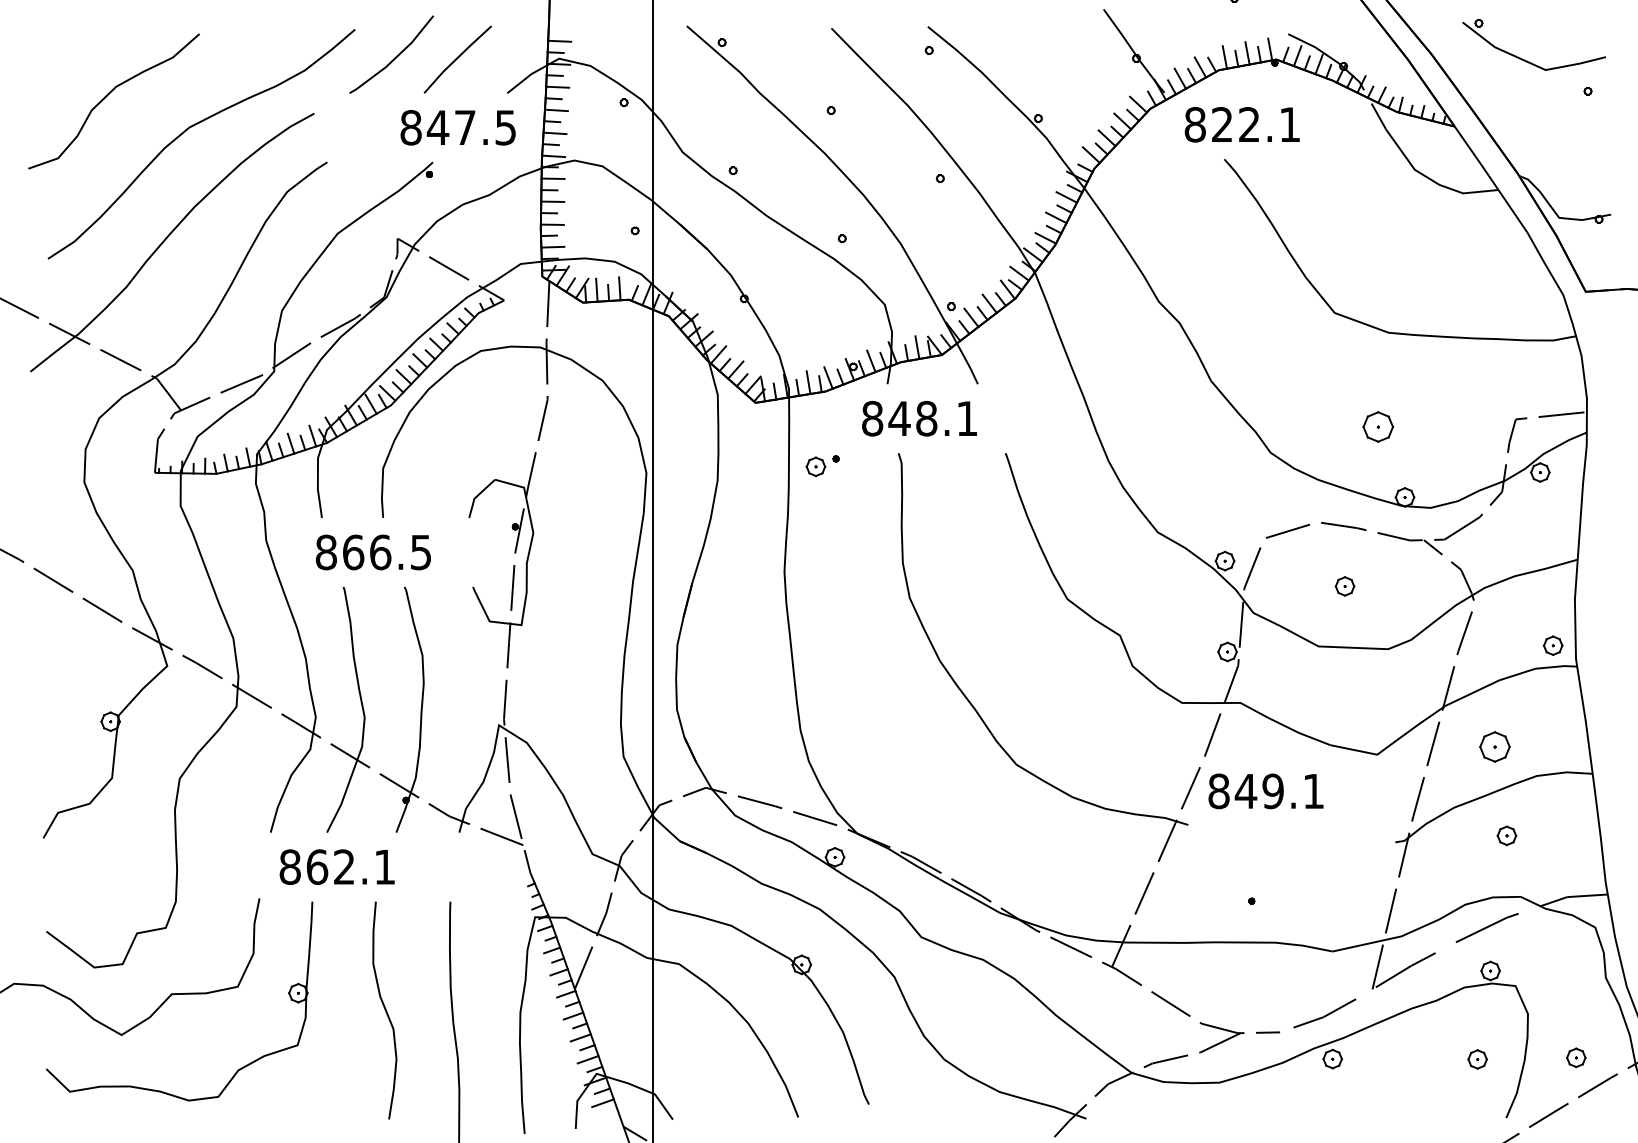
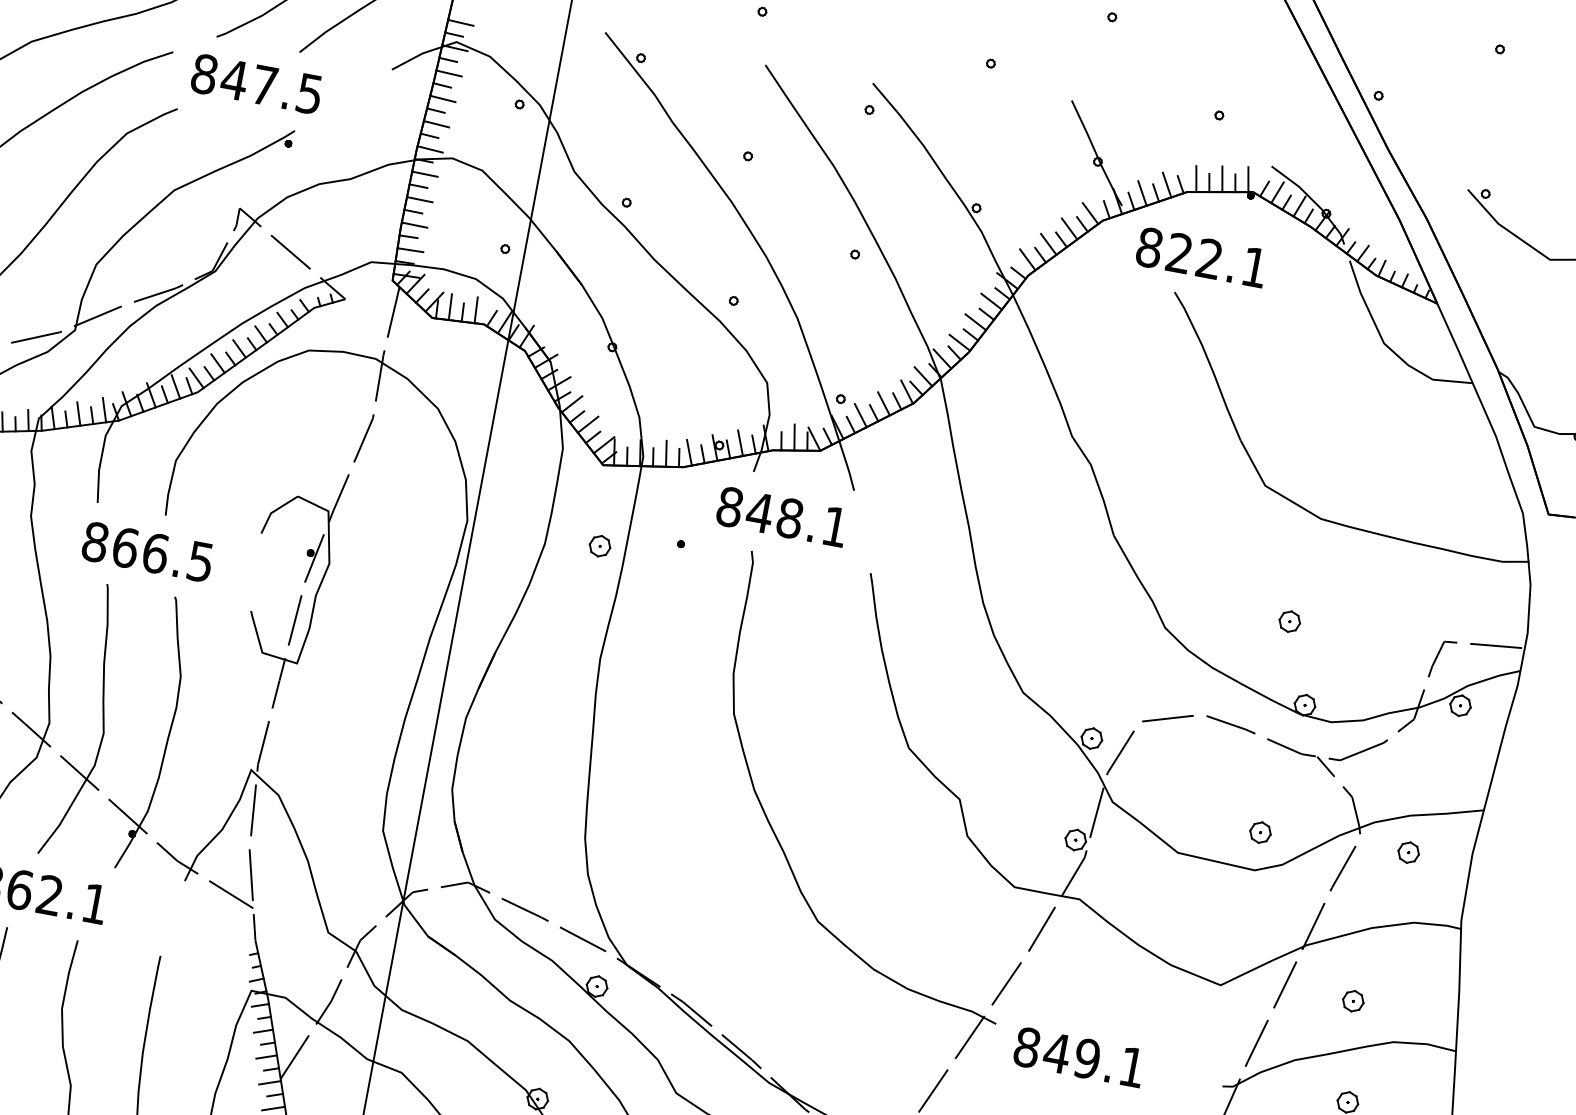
text: (457, 127) -> (256, 83), moved
part: (1377, 427) -> (1288, 621), size x0.62
part: (815, 466) -> (599, 545), moved
part: (1344, 586) -> (1259, 832), moved
part: (1553, 645) -> (1409, 852), moved
part: (1495, 746) -> (1353, 1000), size x0.62
text: (1265, 791) -> (1078, 1057), moved

